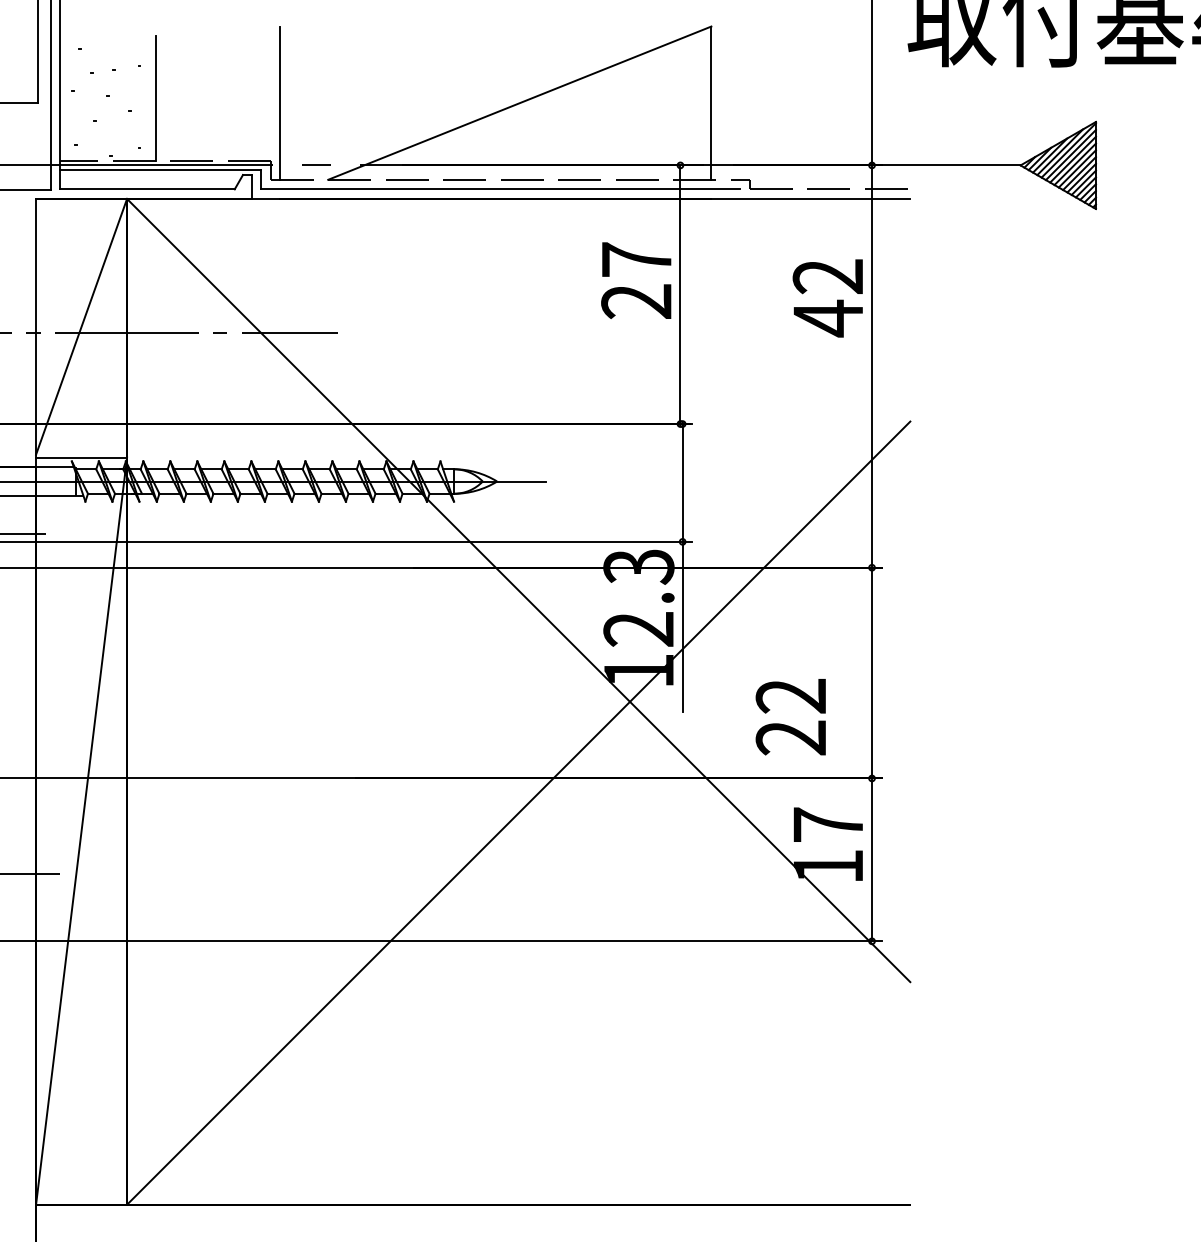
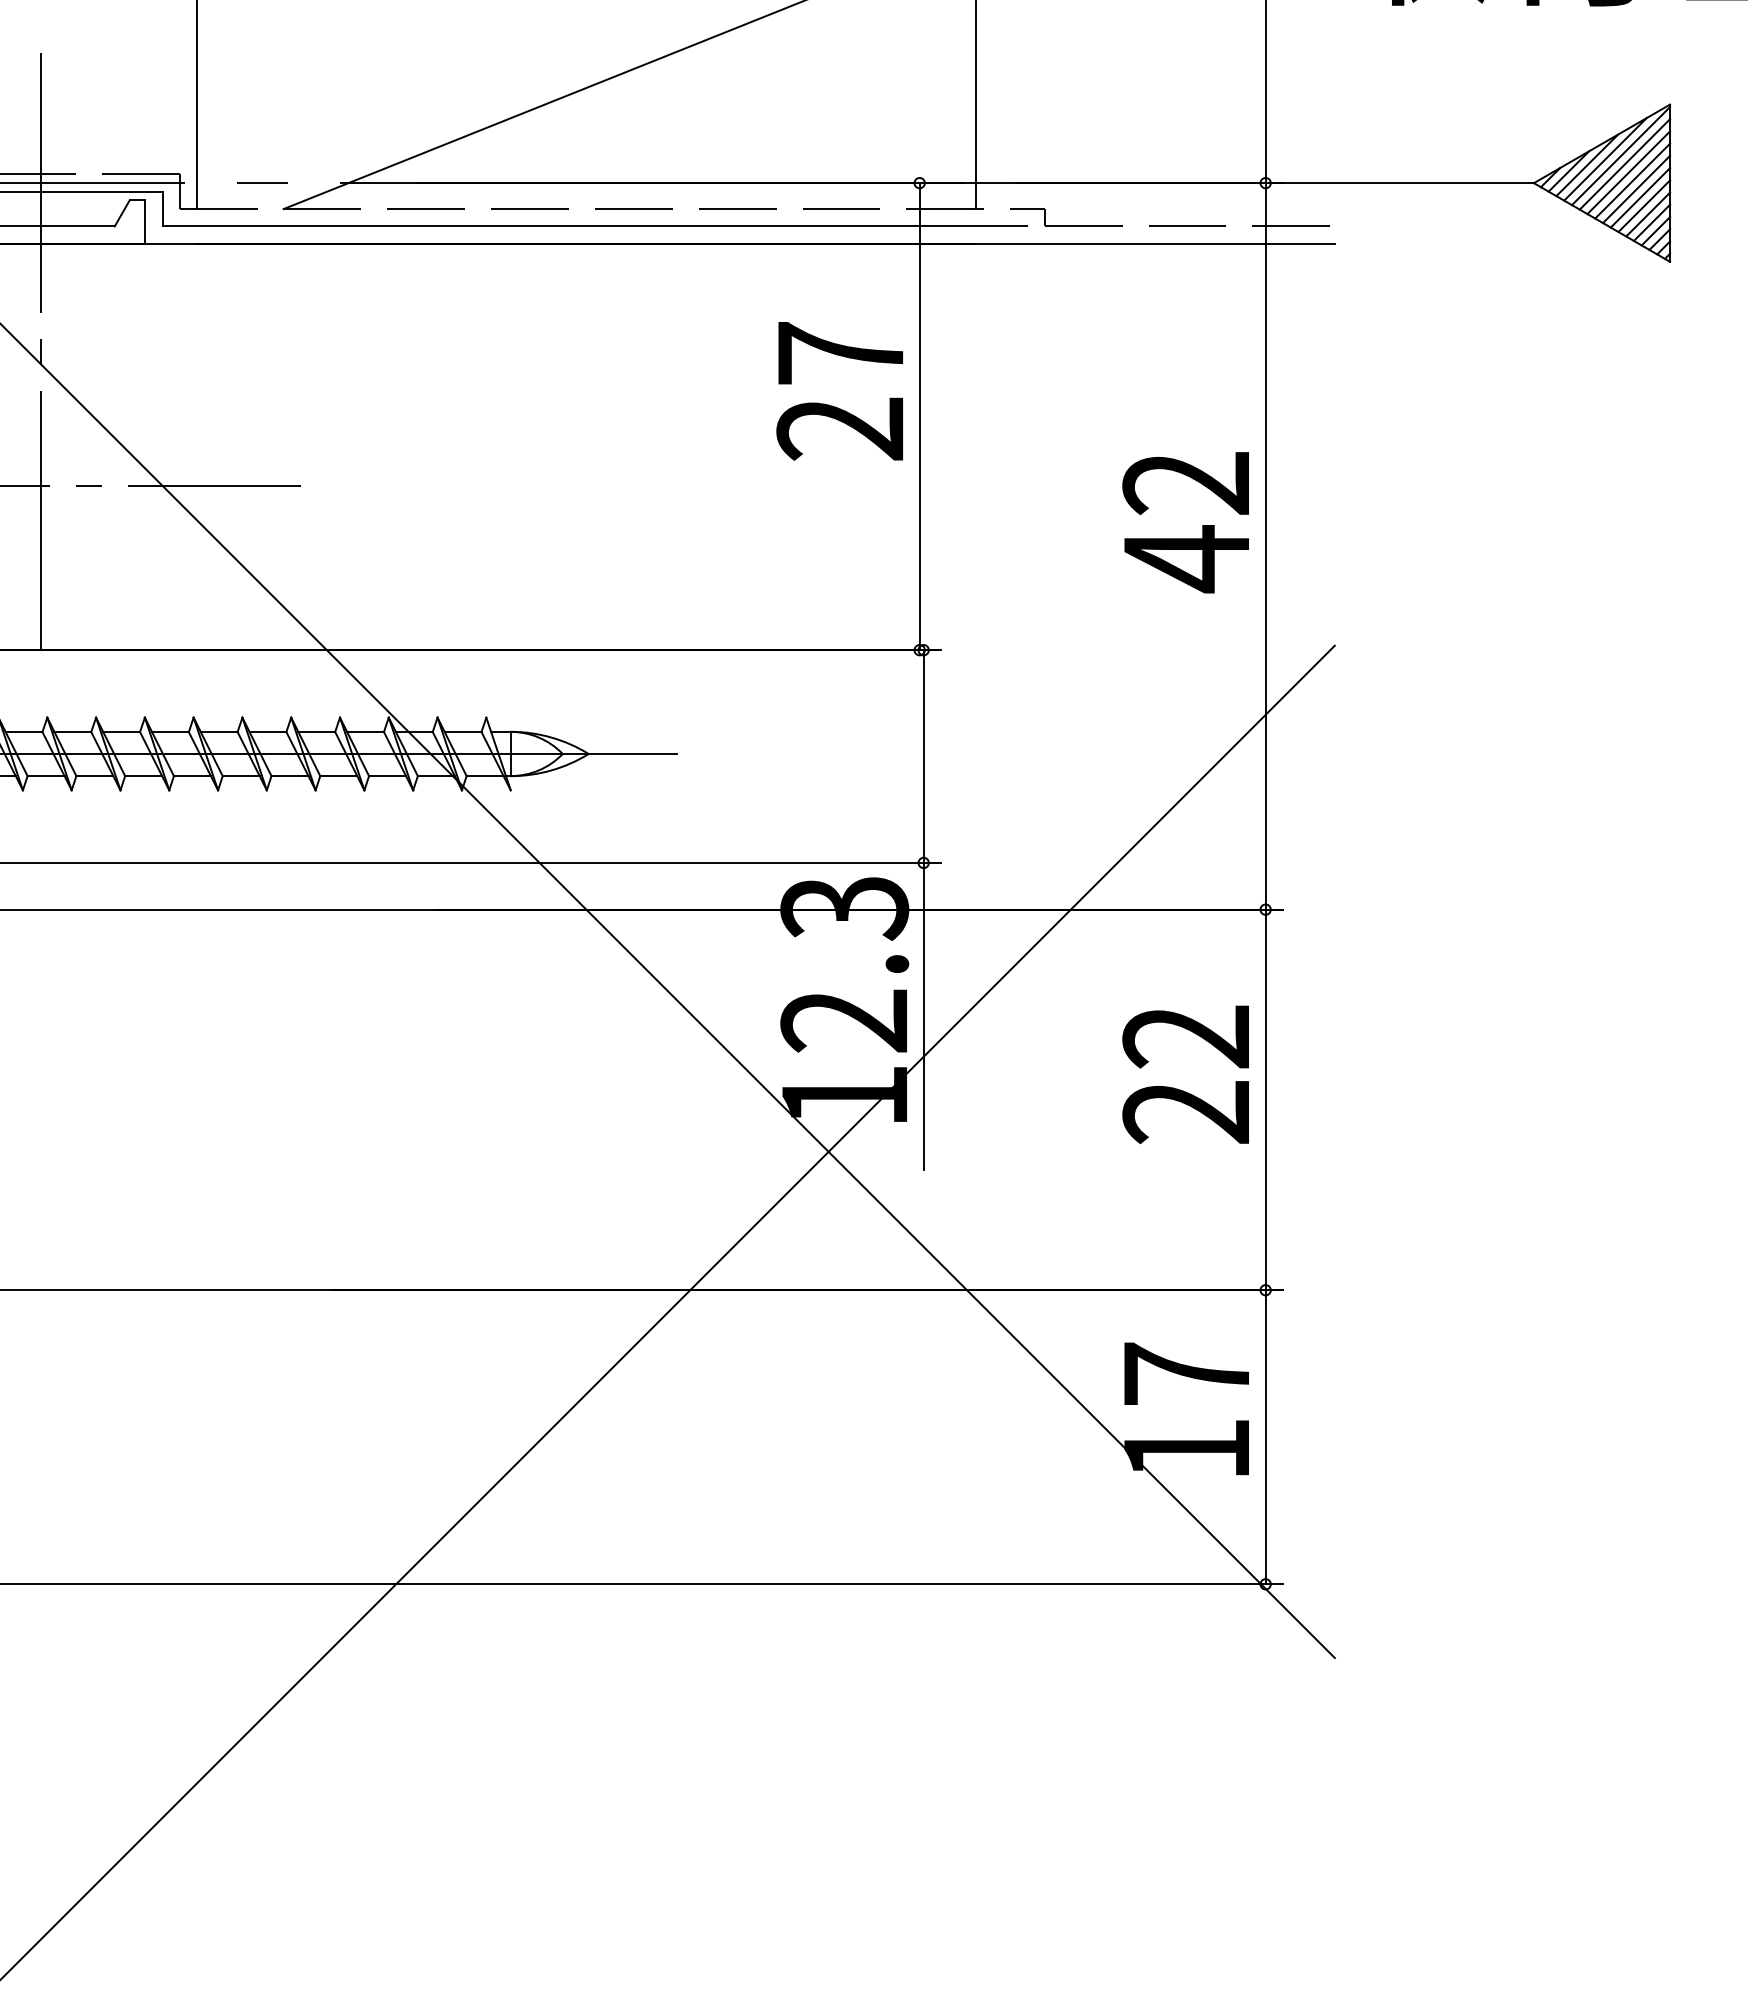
line: (194, 260) -> (42, 354), added
text: (827, 298) -> (1185, 522), moved
text: (790, 717) -> (1185, 1075), moved

